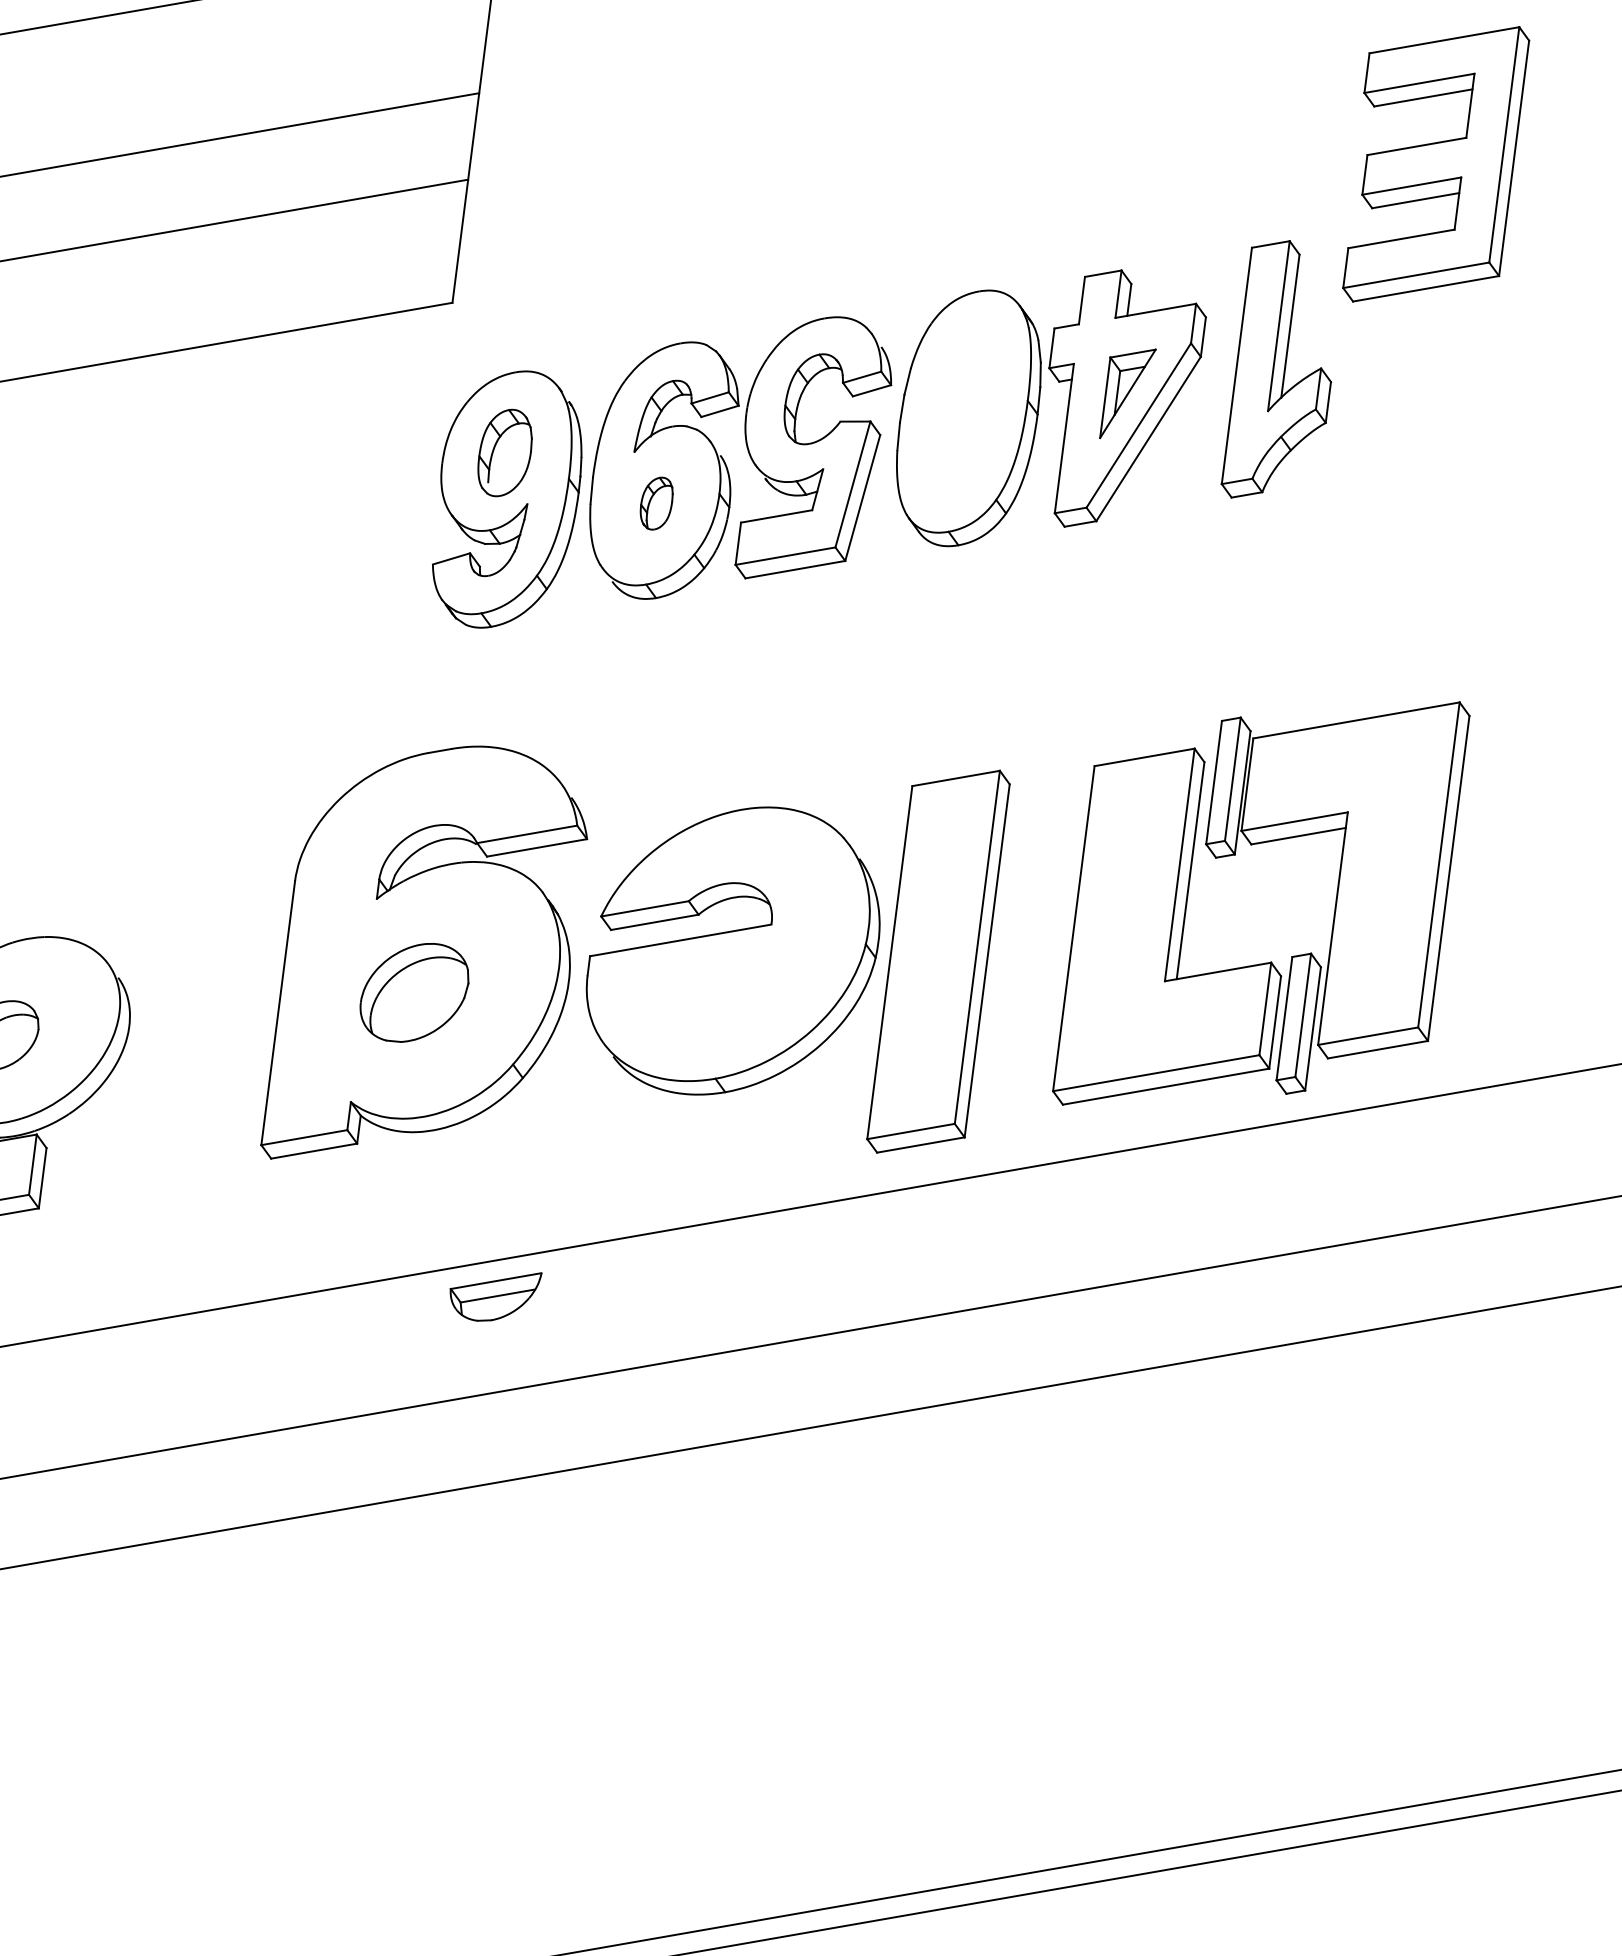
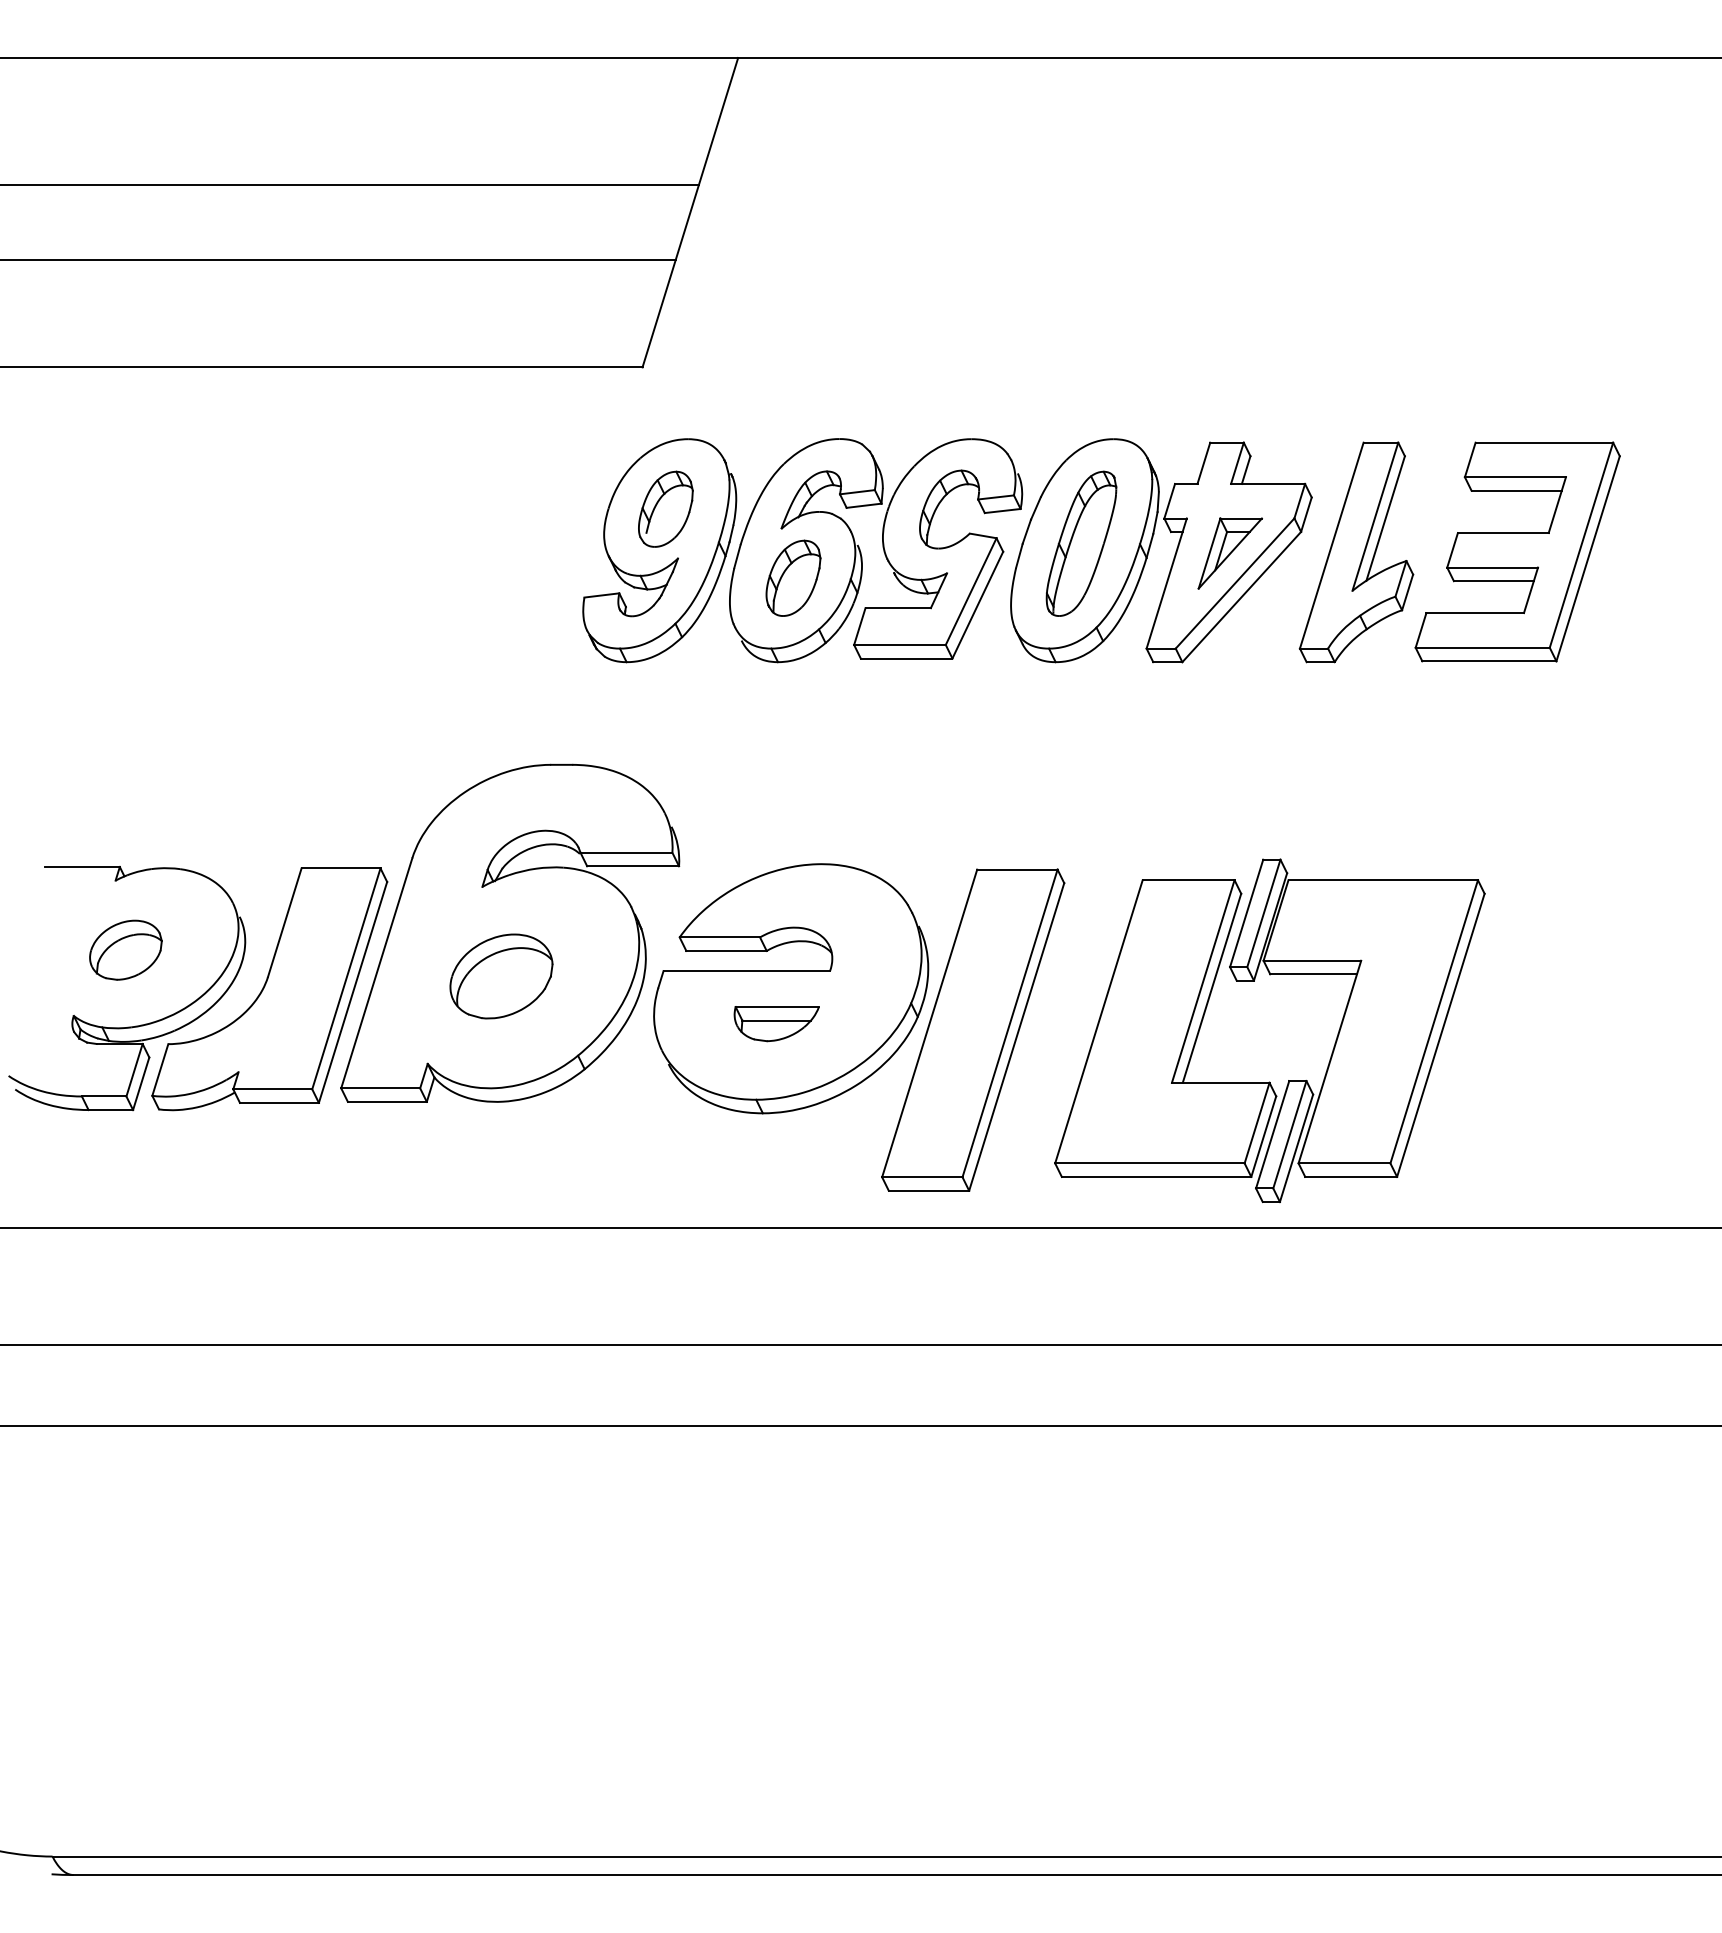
part: (1435, 163) -> (1517, 551), moved
part: (963, 411) -> (1081, 543), added
part: (656, 502) -> (793, 577), size x1.67
part: (164, 1051) -> (269, 989), added
part: (498, 1300) -> (776, 1024), moved

